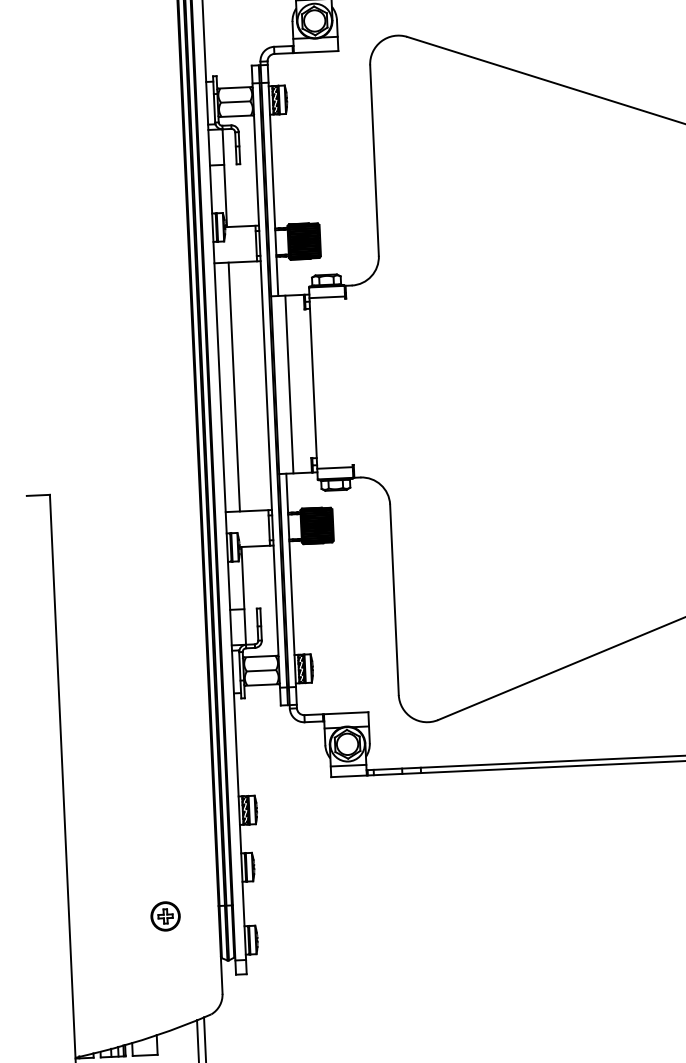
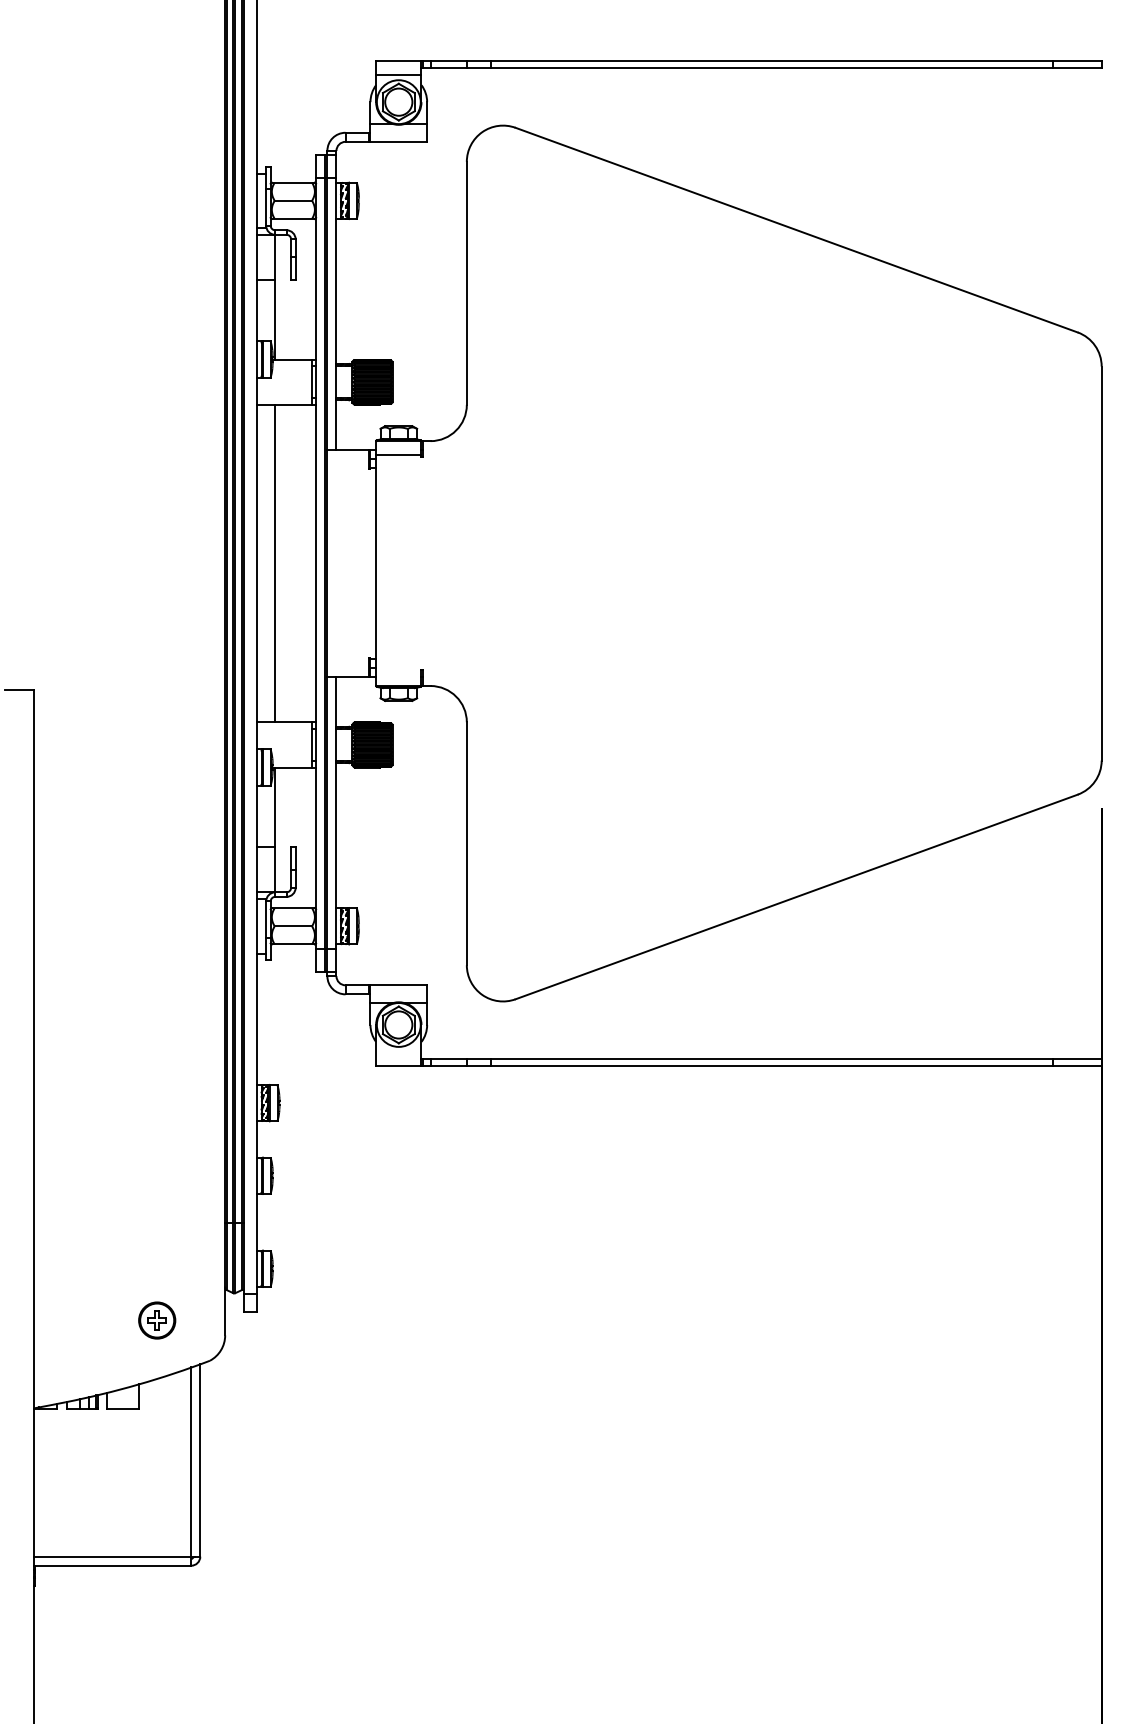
line: (289, 384) -> (345, 563), removed
line: (334, 468) -> (398, 672), removed
line: (348, 765) -> (398, 1052), removed
part: (165, 916) -> (157, 1320), moved

